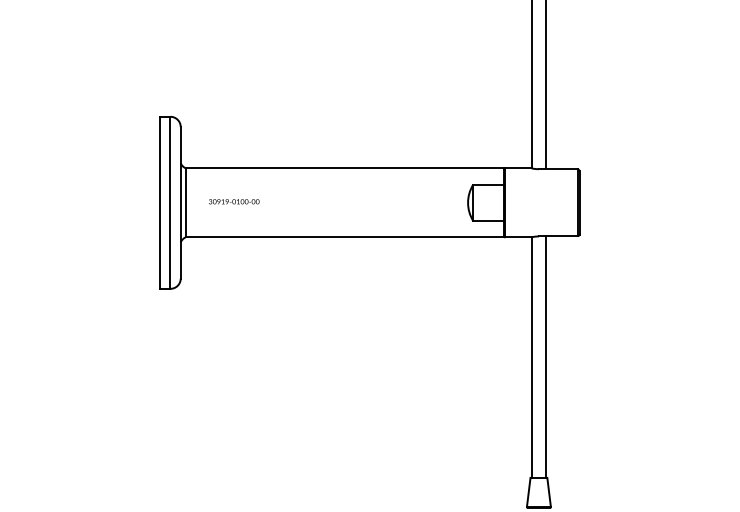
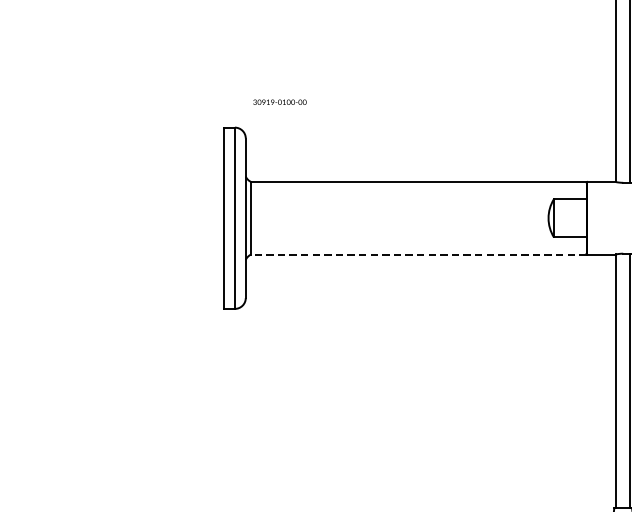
text: (234, 201) -> (280, 102), moved
line: (344, 237) -> (418, 254), solid -> dashed

